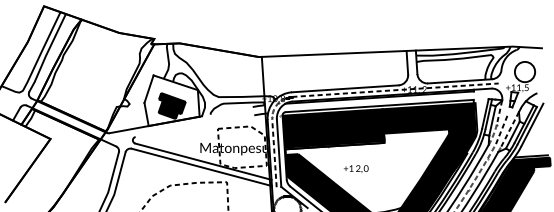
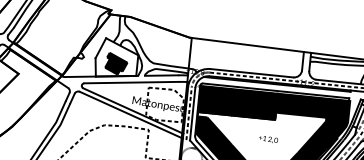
line: (231, 110) -> (161, 75), added
line: (194, 126) -> (131, 82), added
text: (356, 168) -> (268, 139), moved

